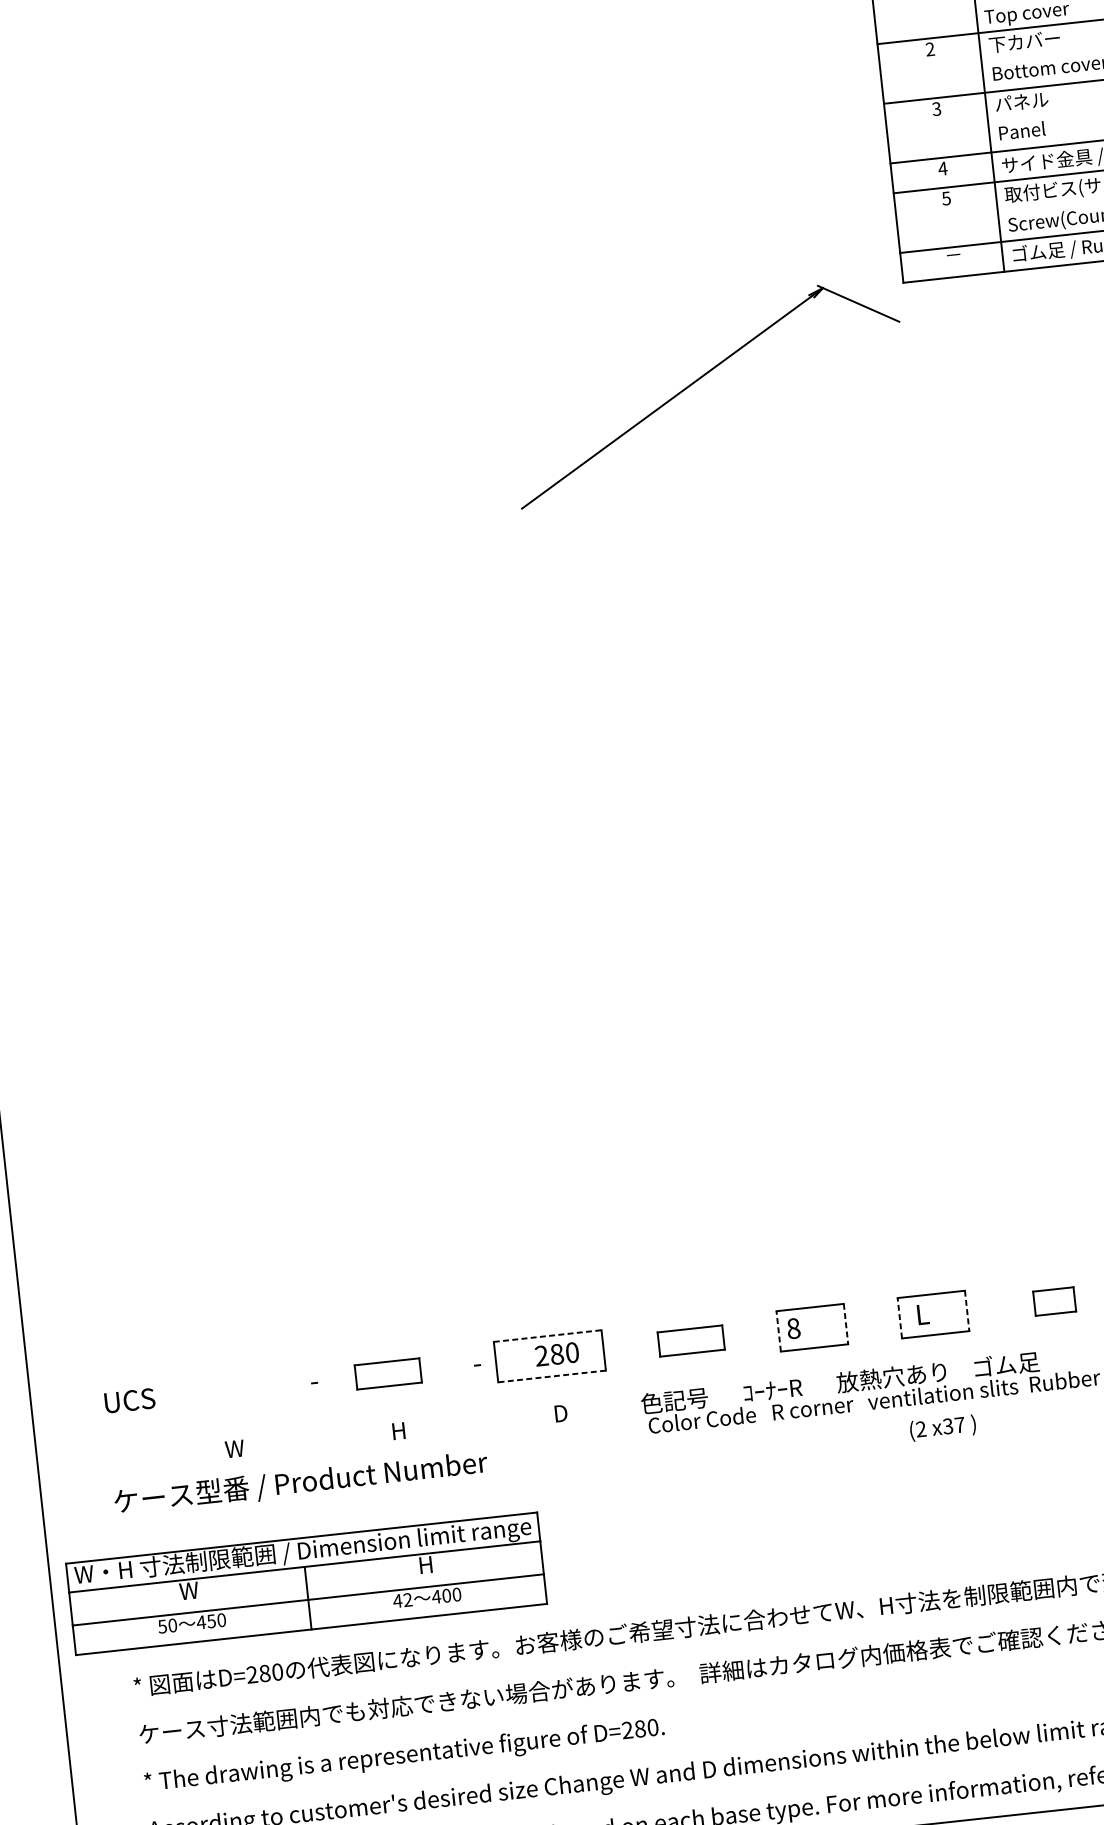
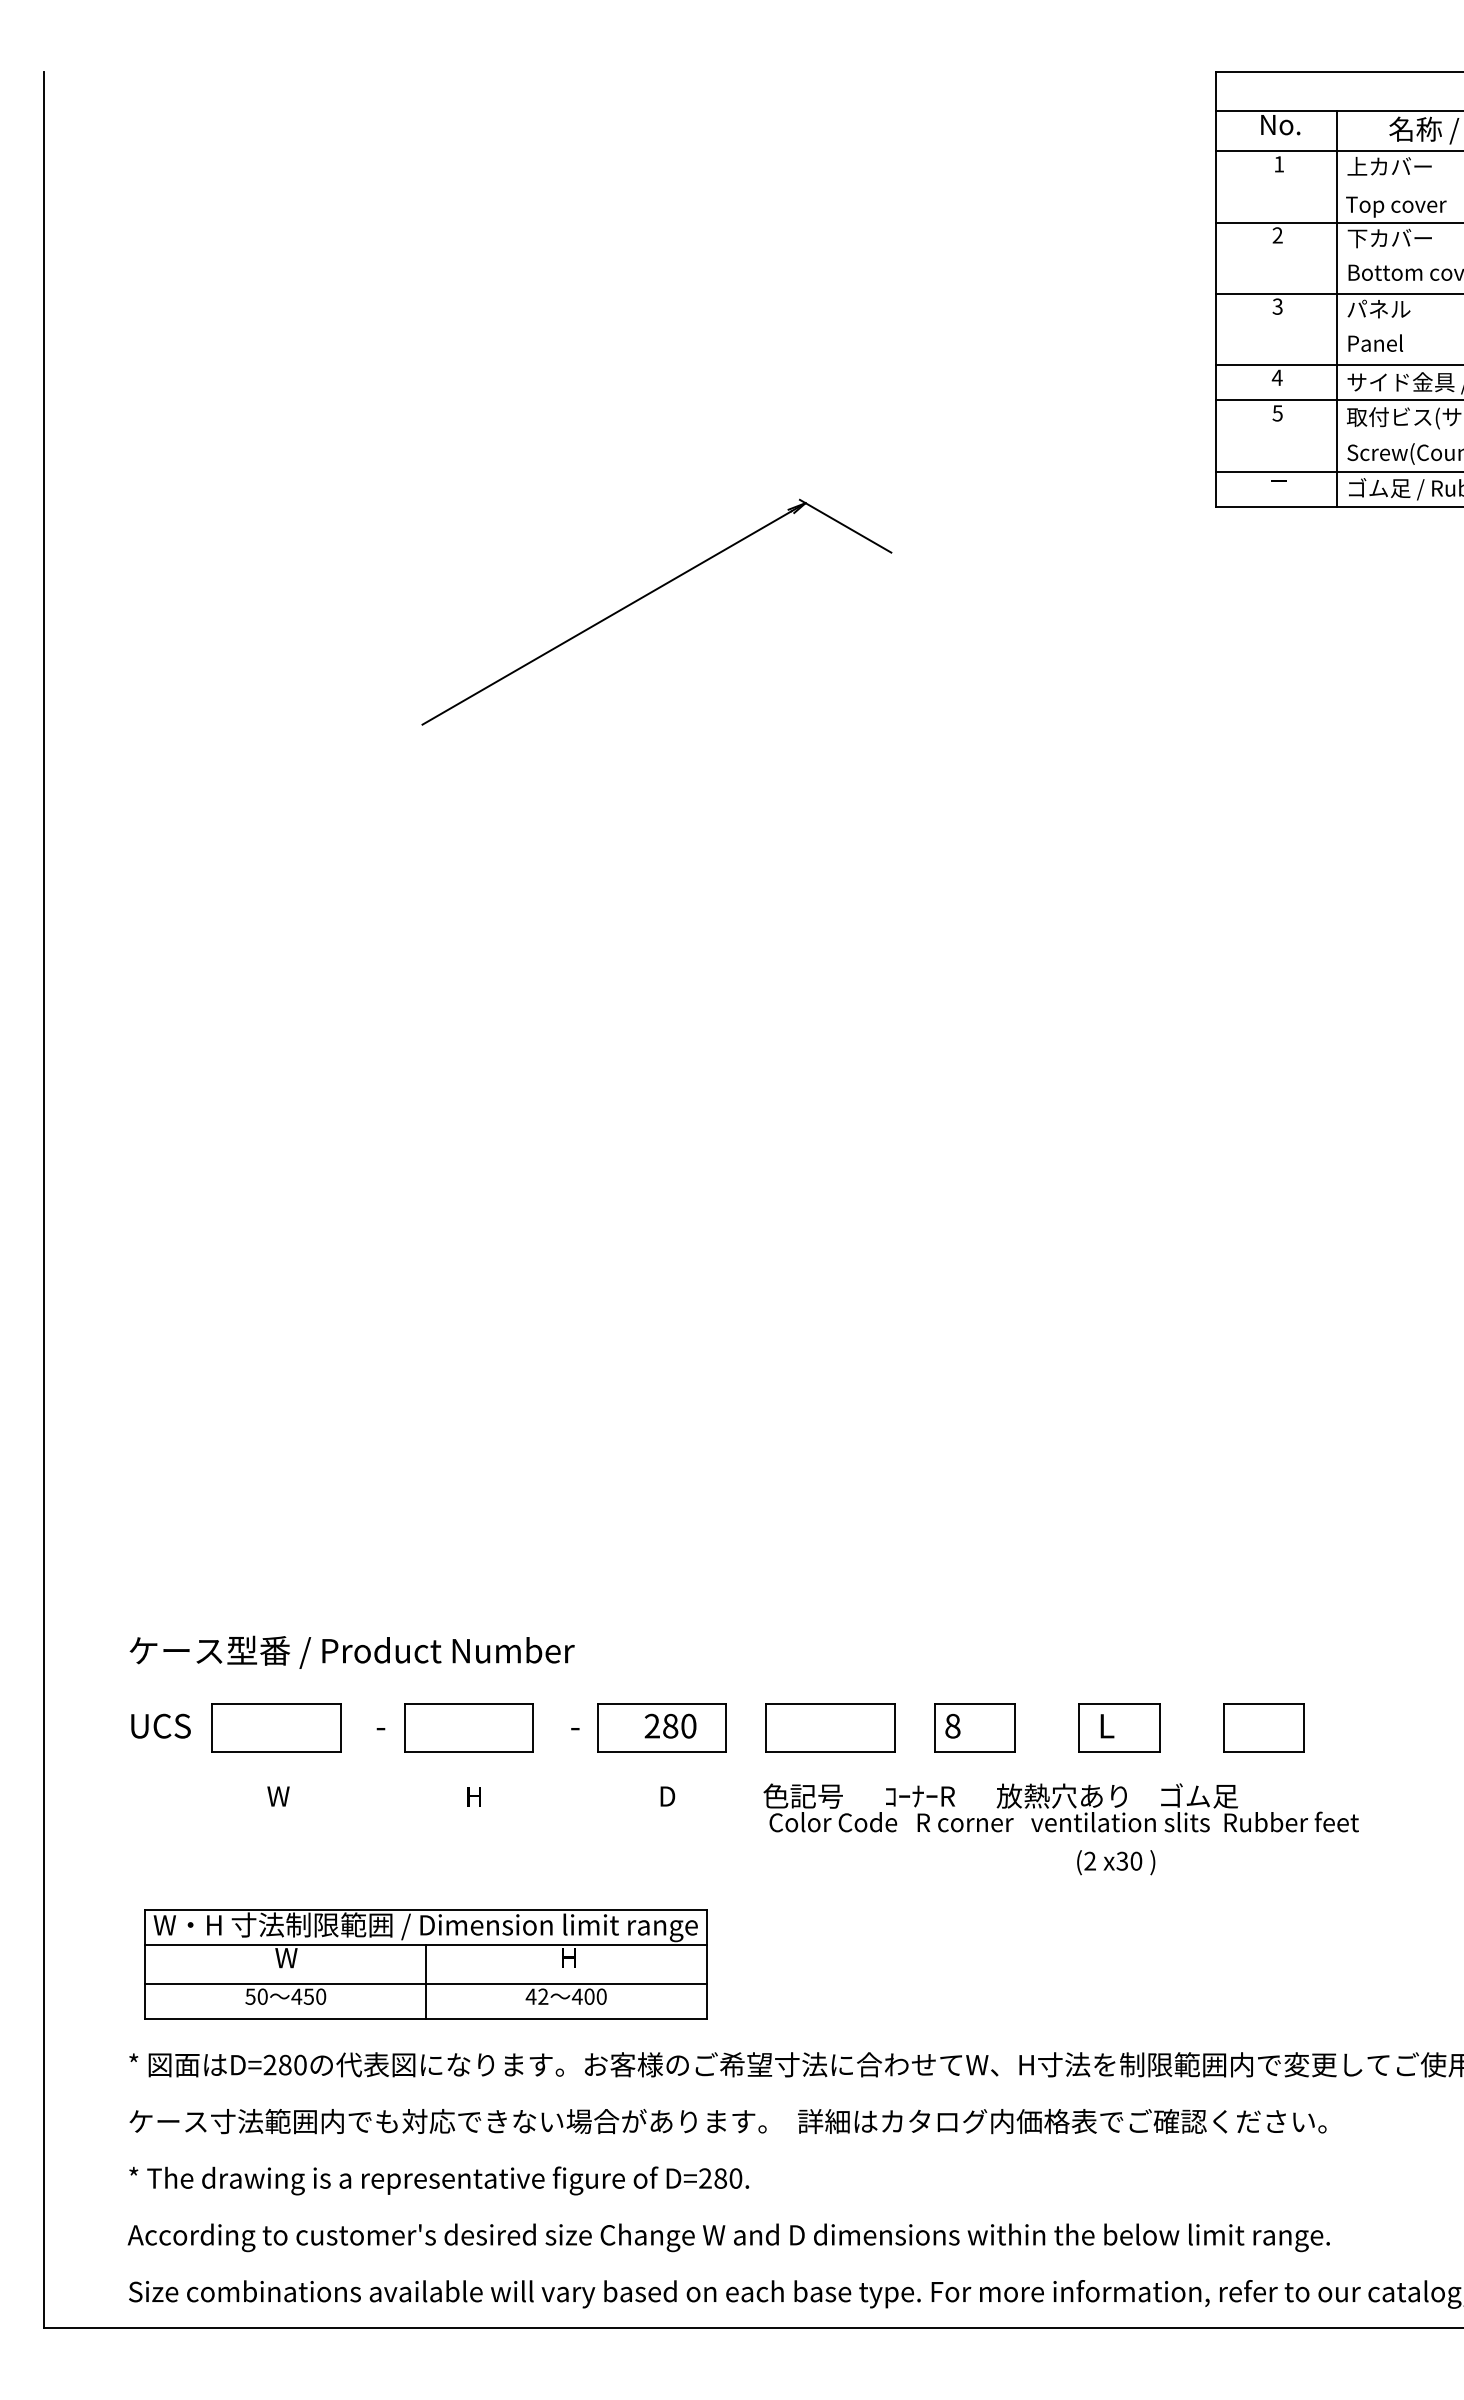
part: (699, 379) -> (648, 595), moved
part: (1054, 1301) -> (1263, 1727), size x1.67
line: (967, 1311) -> (1159, 1728), dashed -> solid
line: (899, 1318) -> (1079, 1727), dashed -> solid
line: (846, 1324) -> (1015, 1728), dashed -> solid
line: (778, 1331) -> (934, 1727), dashed -> solid
line: (548, 1336) -> (662, 1703), dashed -> solid
part: (691, 1340) -> (830, 1727), size x1.67
part: (387, 1373) -> (468, 1727), size x1.67
line: (551, 1376) -> (661, 1751), dashed -> solid
part: (226, 1391) -> (276, 1727), added
text: (959, 1424) -> (1136, 1860), x37 -> x30
text: (300, 1482) -> (351, 1651), moved
part: (306, 1583) -> (425, 1964), moved

